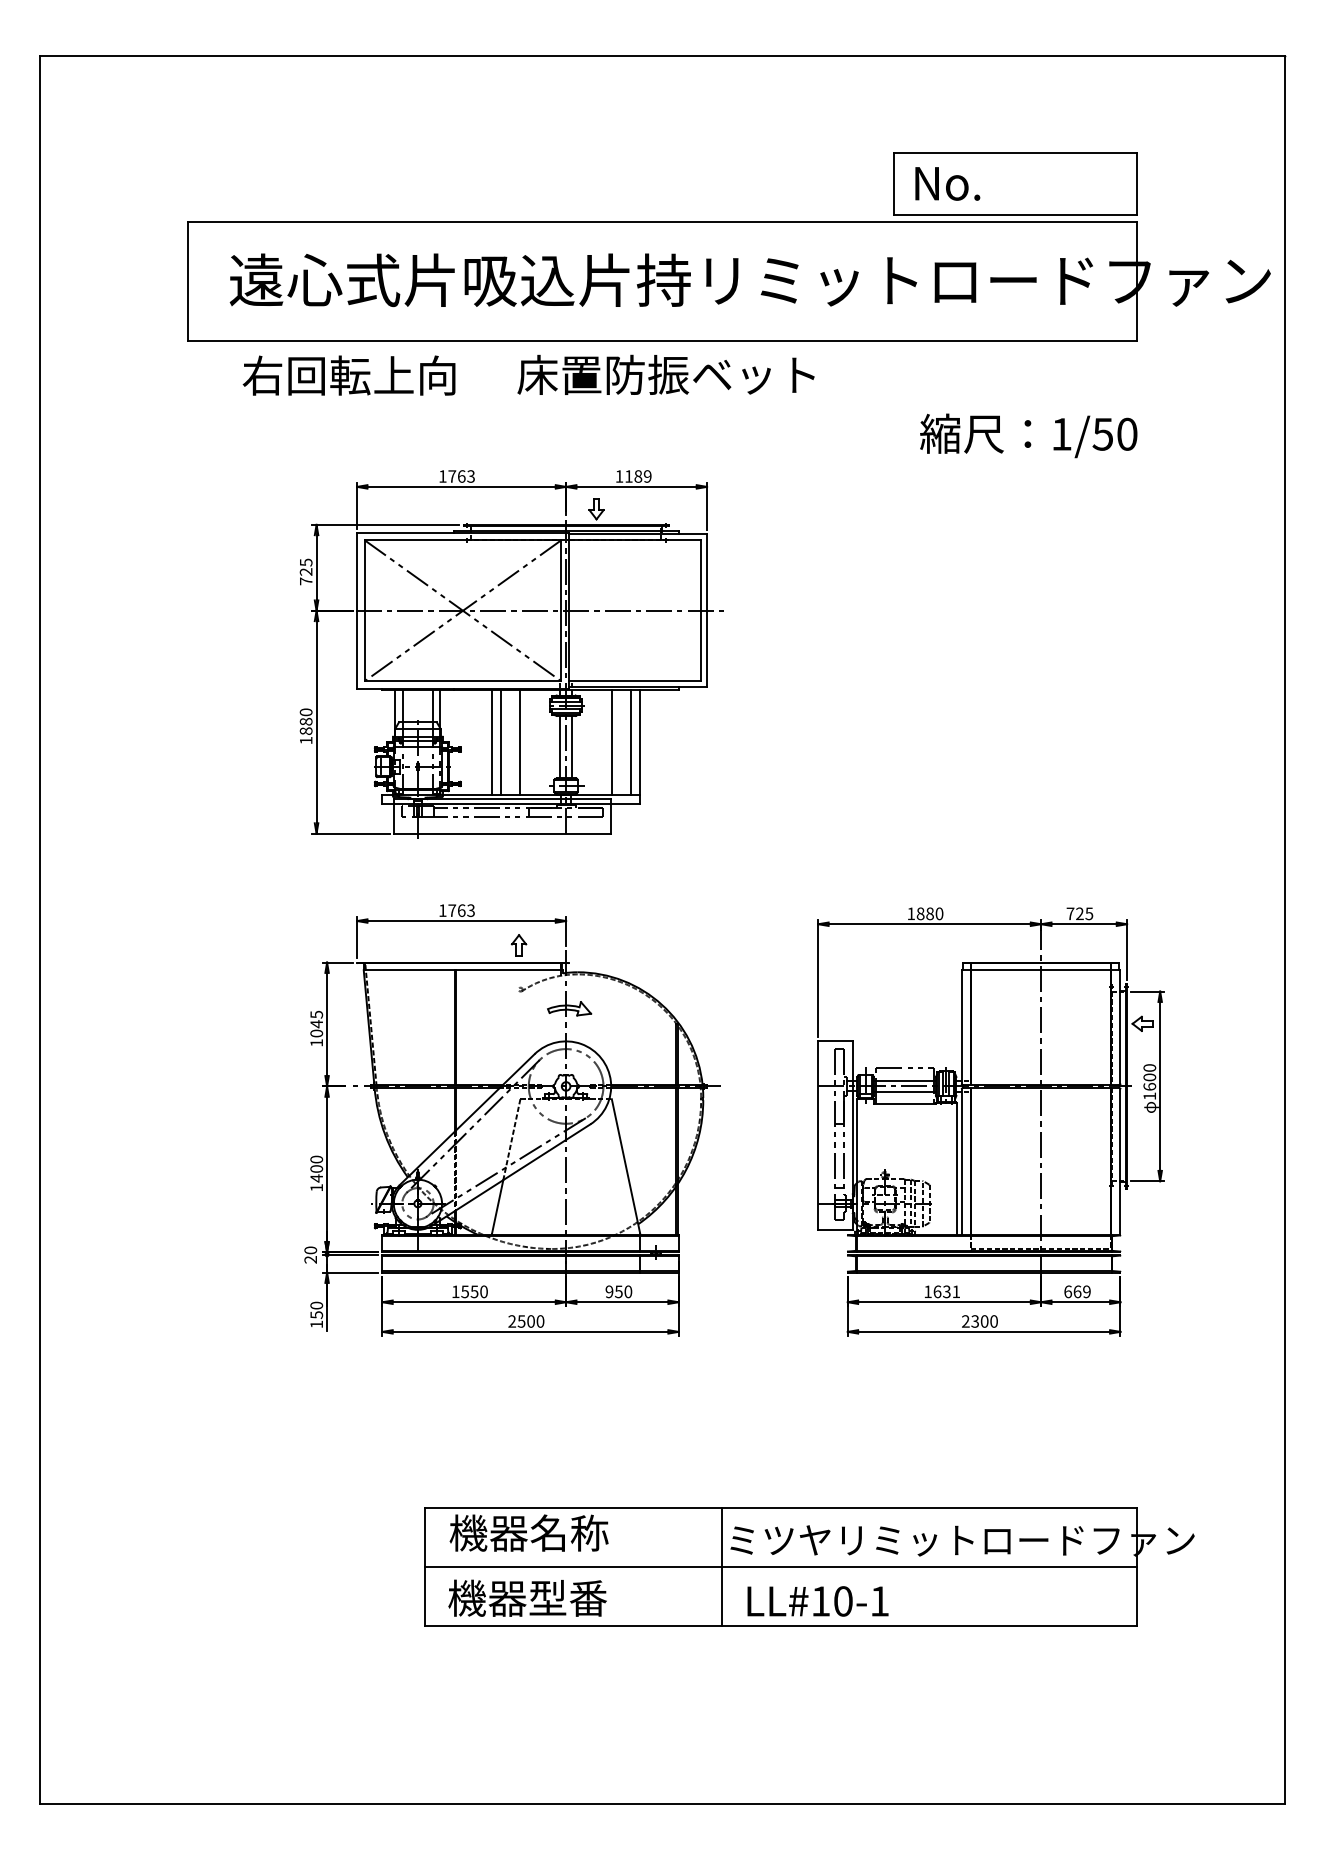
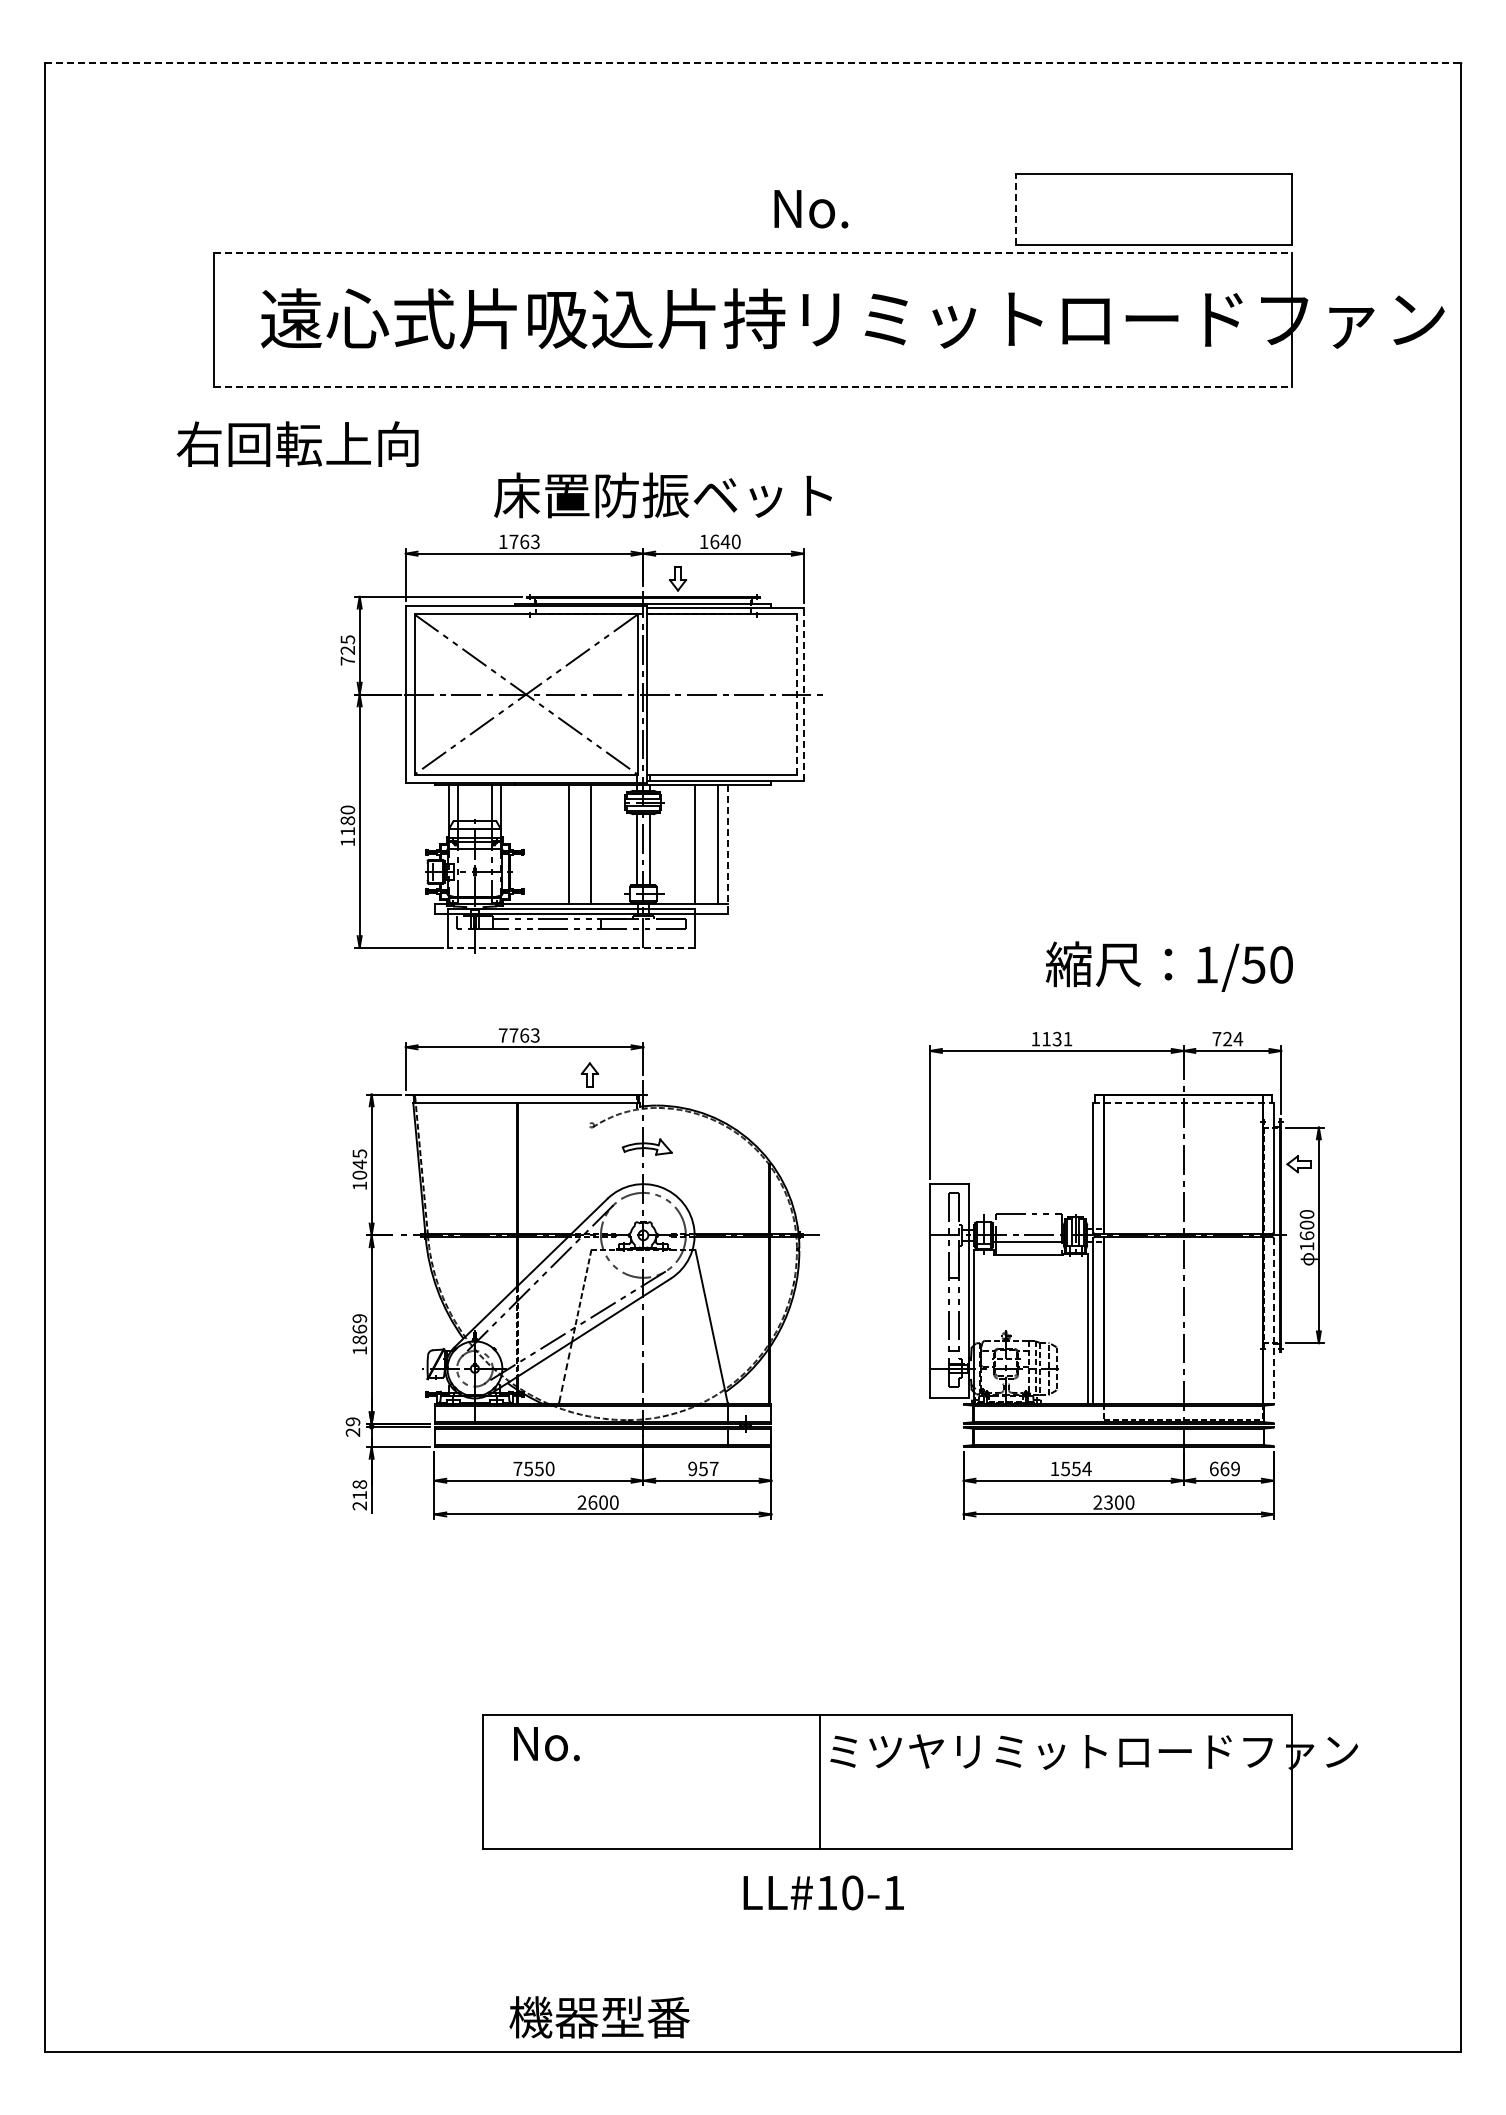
line: (662, 55) -> (752, 63), solid -> dashed
line: (894, 184) -> (1016, 209), solid -> dashed
text: (947, 184) -> (811, 209), moved
line: (662, 222) -> (753, 252), solid -> dashed
line: (662, 340) -> (753, 387), solid -> dashed
text: (348, 375) -> (297, 443), moved
text: (665, 375) -> (662, 495), moved
text: (1027, 435) -> (1168, 966), moved
text: (638, 476) -> (725, 541), 1189 -> 1640
line: (700, 610) -> (796, 694), solid -> dashed
line: (706, 610) -> (803, 694), solid -> dashed
text: (305, 731) -> (347, 831), 1880 -> 1180
line: (492, 742) -> (559, 844), removed
line: (640, 747) -> (727, 849), solid -> dashed
line: (502, 833) -> (571, 947), solid -> dashed
text: (442, 910) -> (502, 1035), 1763 -> 7763
text: (930, 913) -> (1057, 1038), 1880 -> 1131
text: (1089, 914) -> (1238, 1039), 725 -> 724
line: (1042, 970) -> (1184, 1103), solid -> dashed
line: (904, 1080) -> (1028, 1228), removed
line: (1120, 1161) -> (1273, 1320), solid -> dashed
text: (316, 1169) -> (359, 1329), 1400 -> 1869
line: (497, 1207) -> (565, 1372), solid -> dashed
text: (311, 1250) -> (353, 1421), 20 -> 29
text: (455, 1291) -> (517, 1468), 1550 -> 7550
text: (627, 1291) -> (713, 1468), 950 -> 957
text: (947, 1291) -> (1076, 1468), 1631 -> 1554
text: (316, 1315) -> (359, 1495), 150 -> 218
text: (521, 1321) -> (592, 1502), 2500 -> 2600
text: (529, 1533) -> (601, 1743), 機器名称 -> No.
line: (780, 1566) -> (887, 1781), removed
text: (527, 1598) -> (599, 2017), moved
text: (817, 1601) -> (823, 1892), moved

